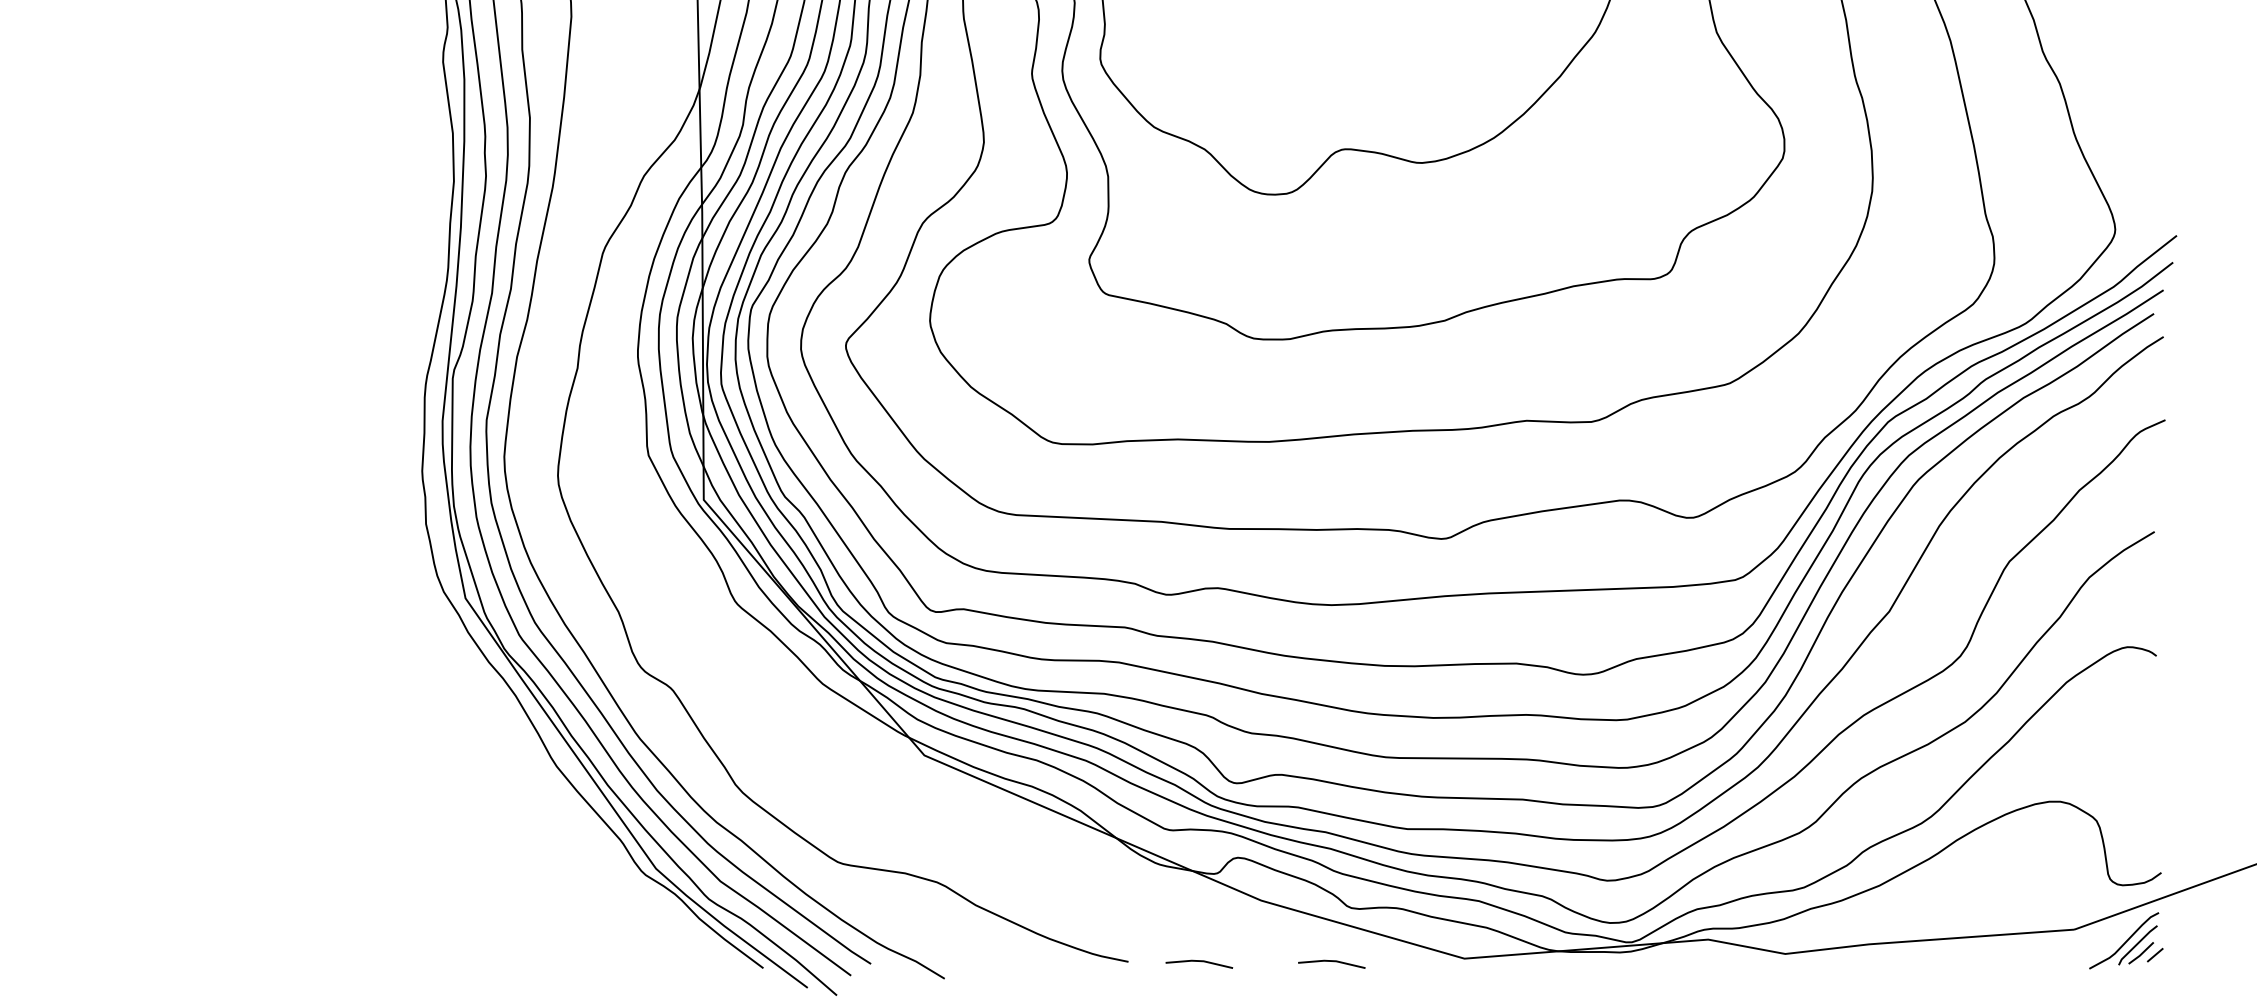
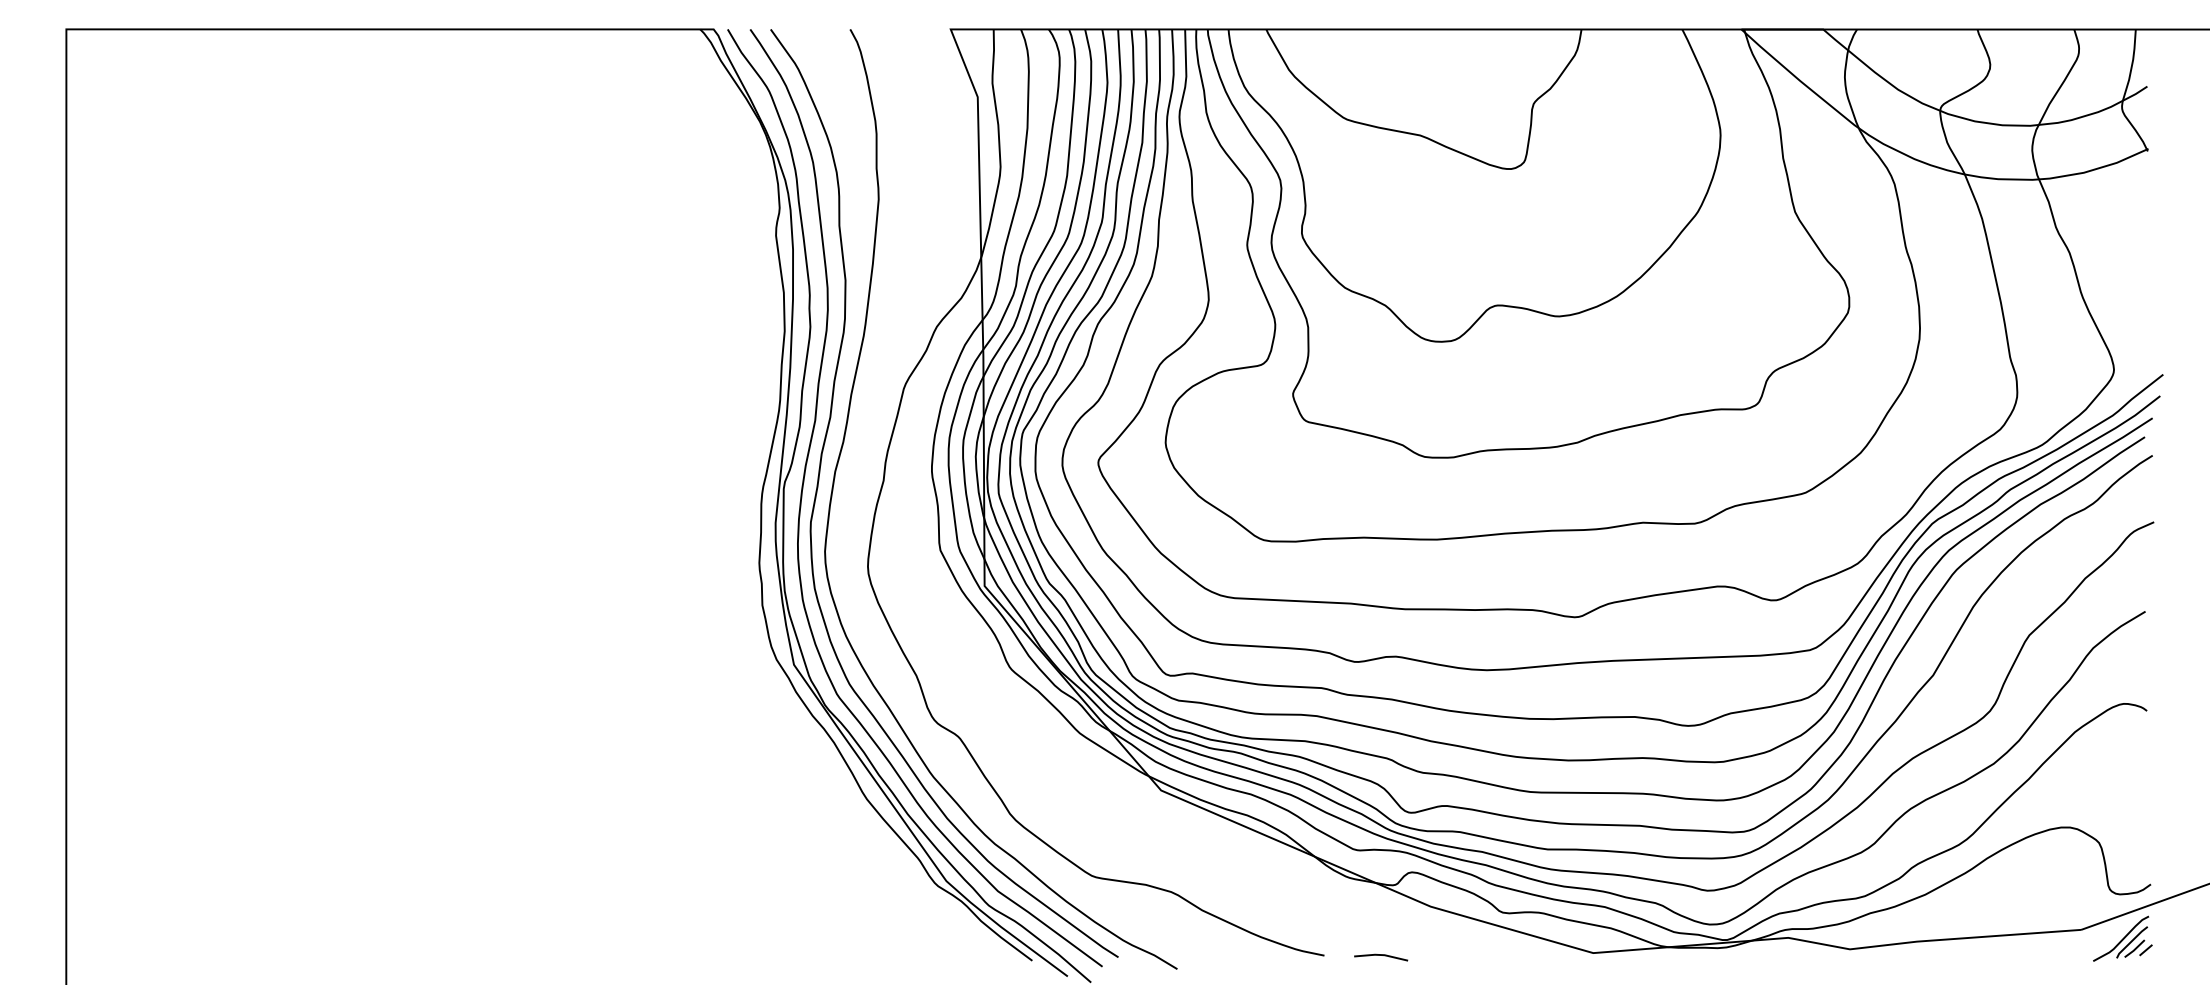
line: (1332, 961) -> (1487, 955), removed

